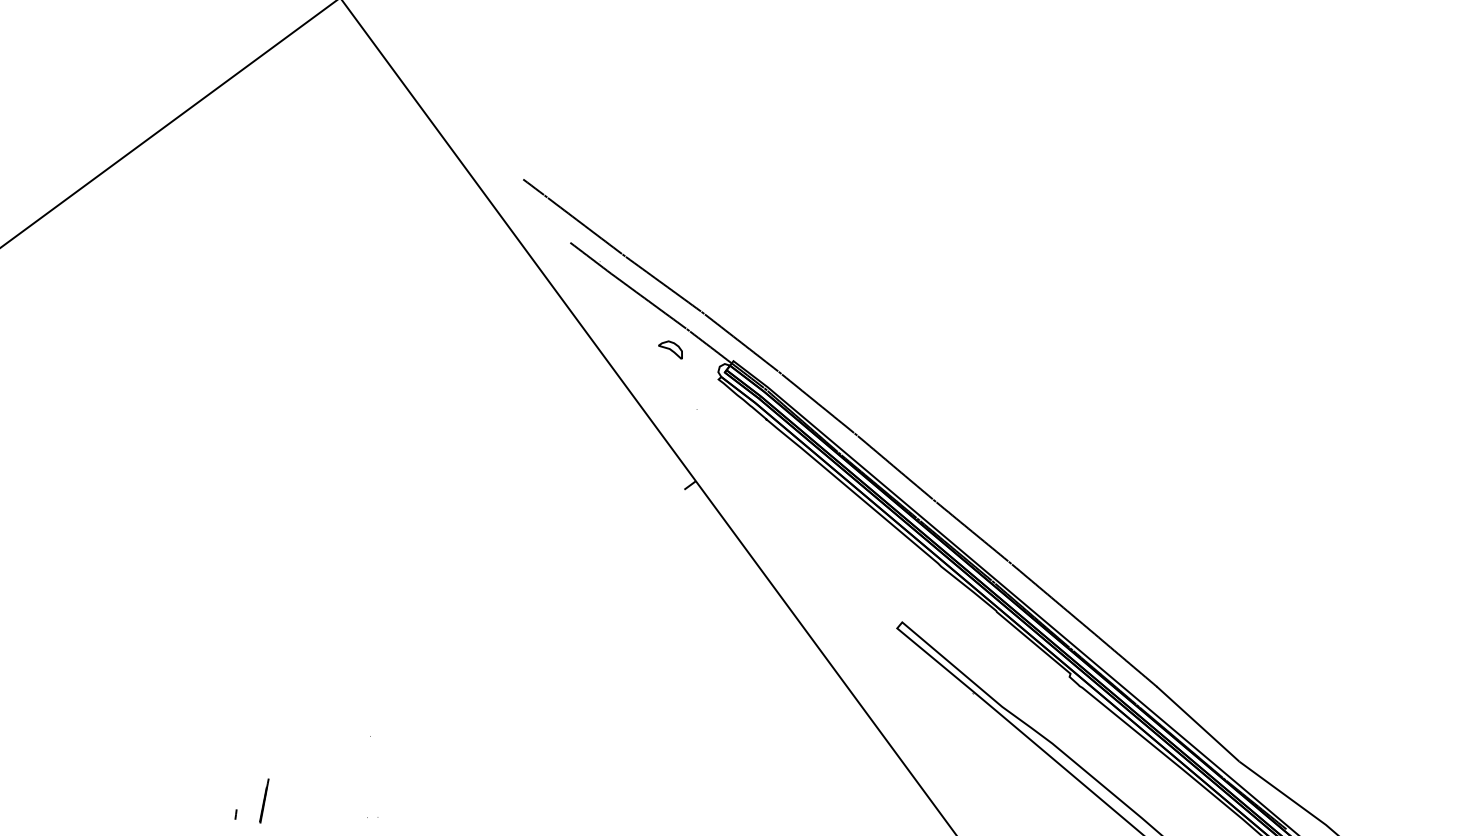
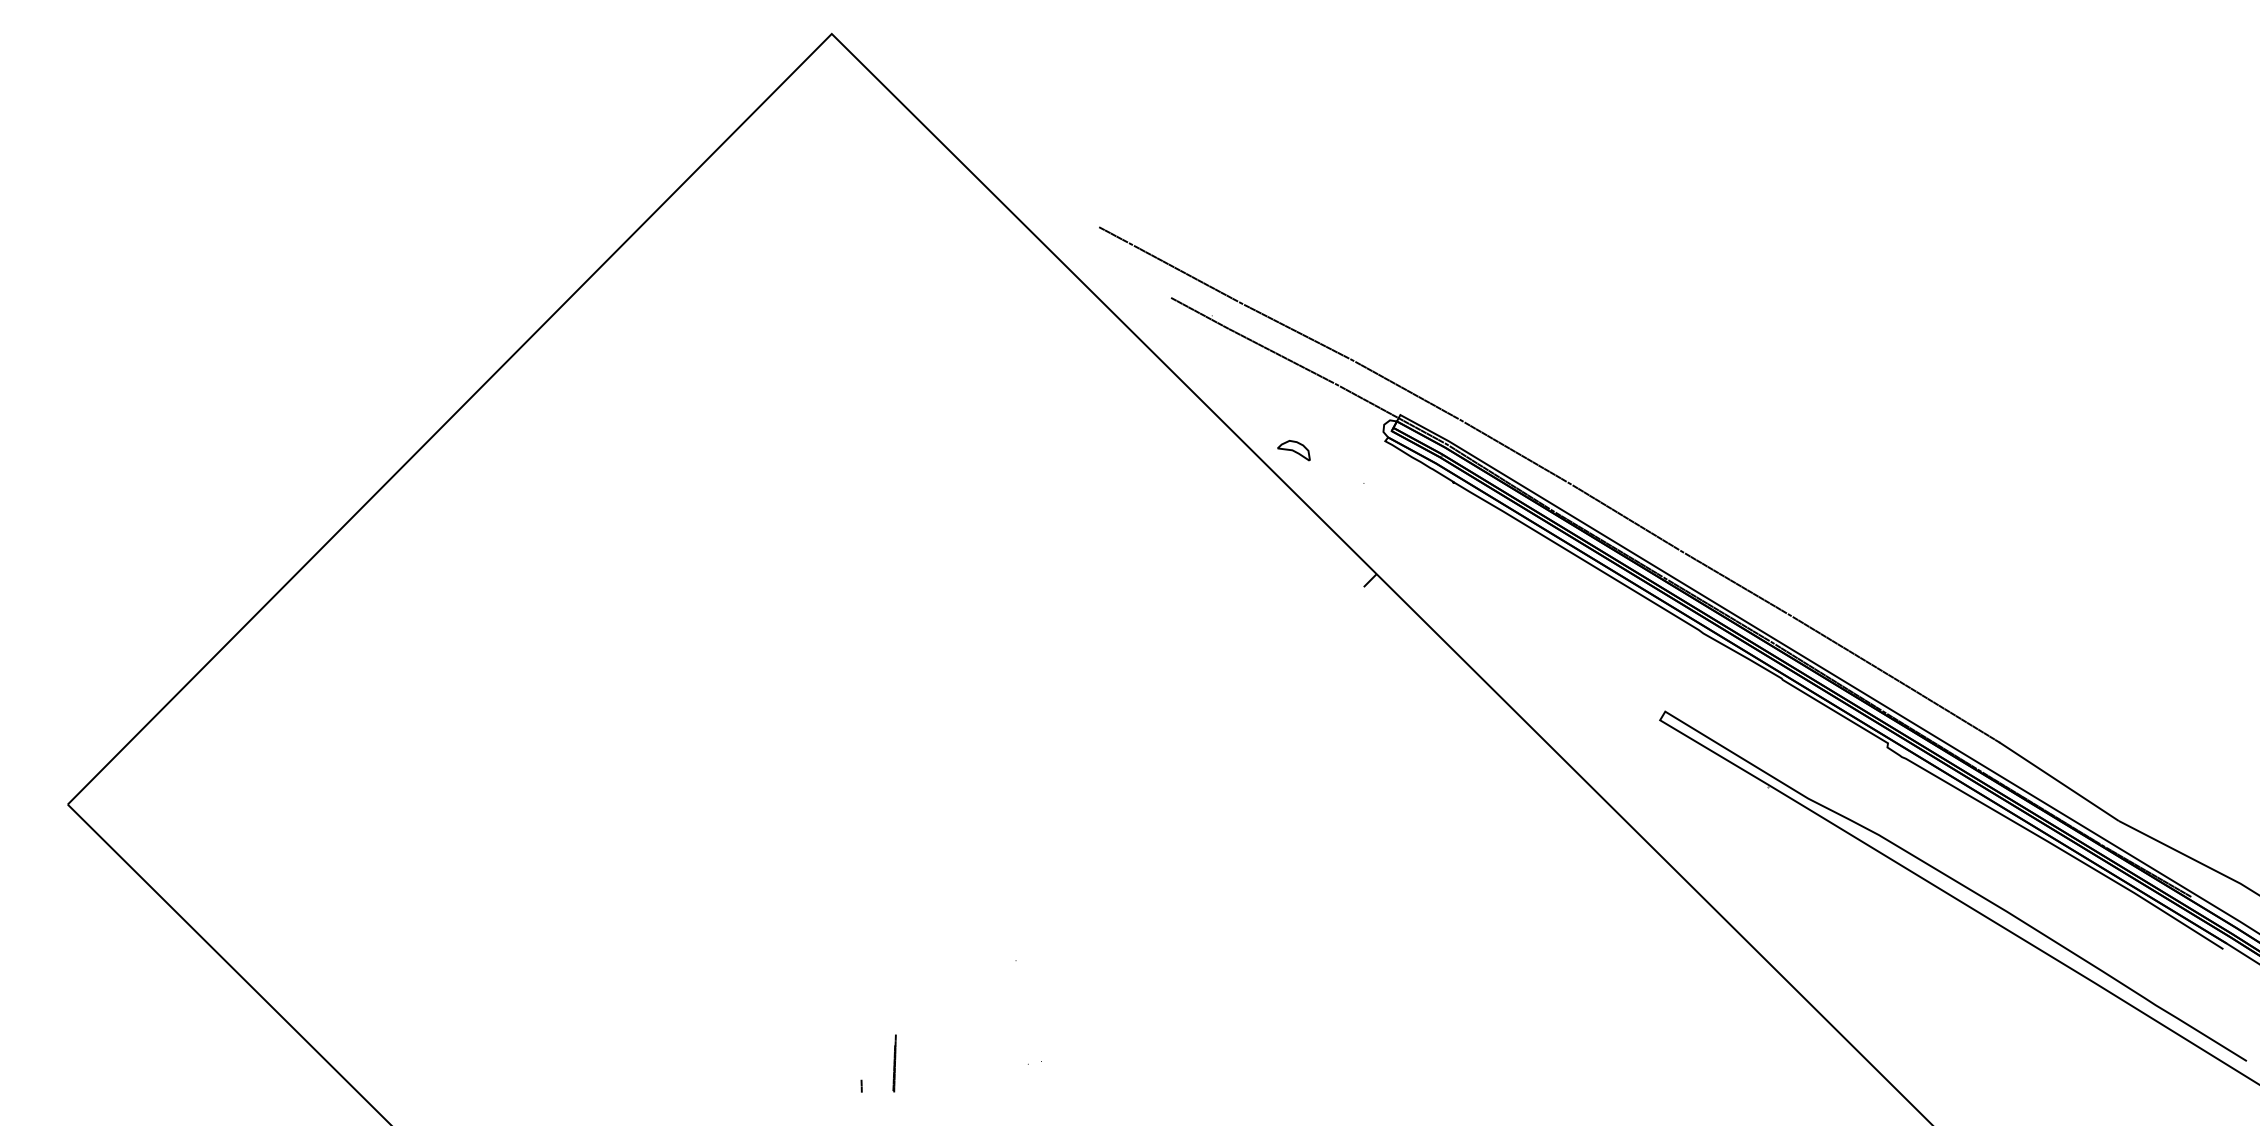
part: (670, 349) -> (1293, 450), moved

